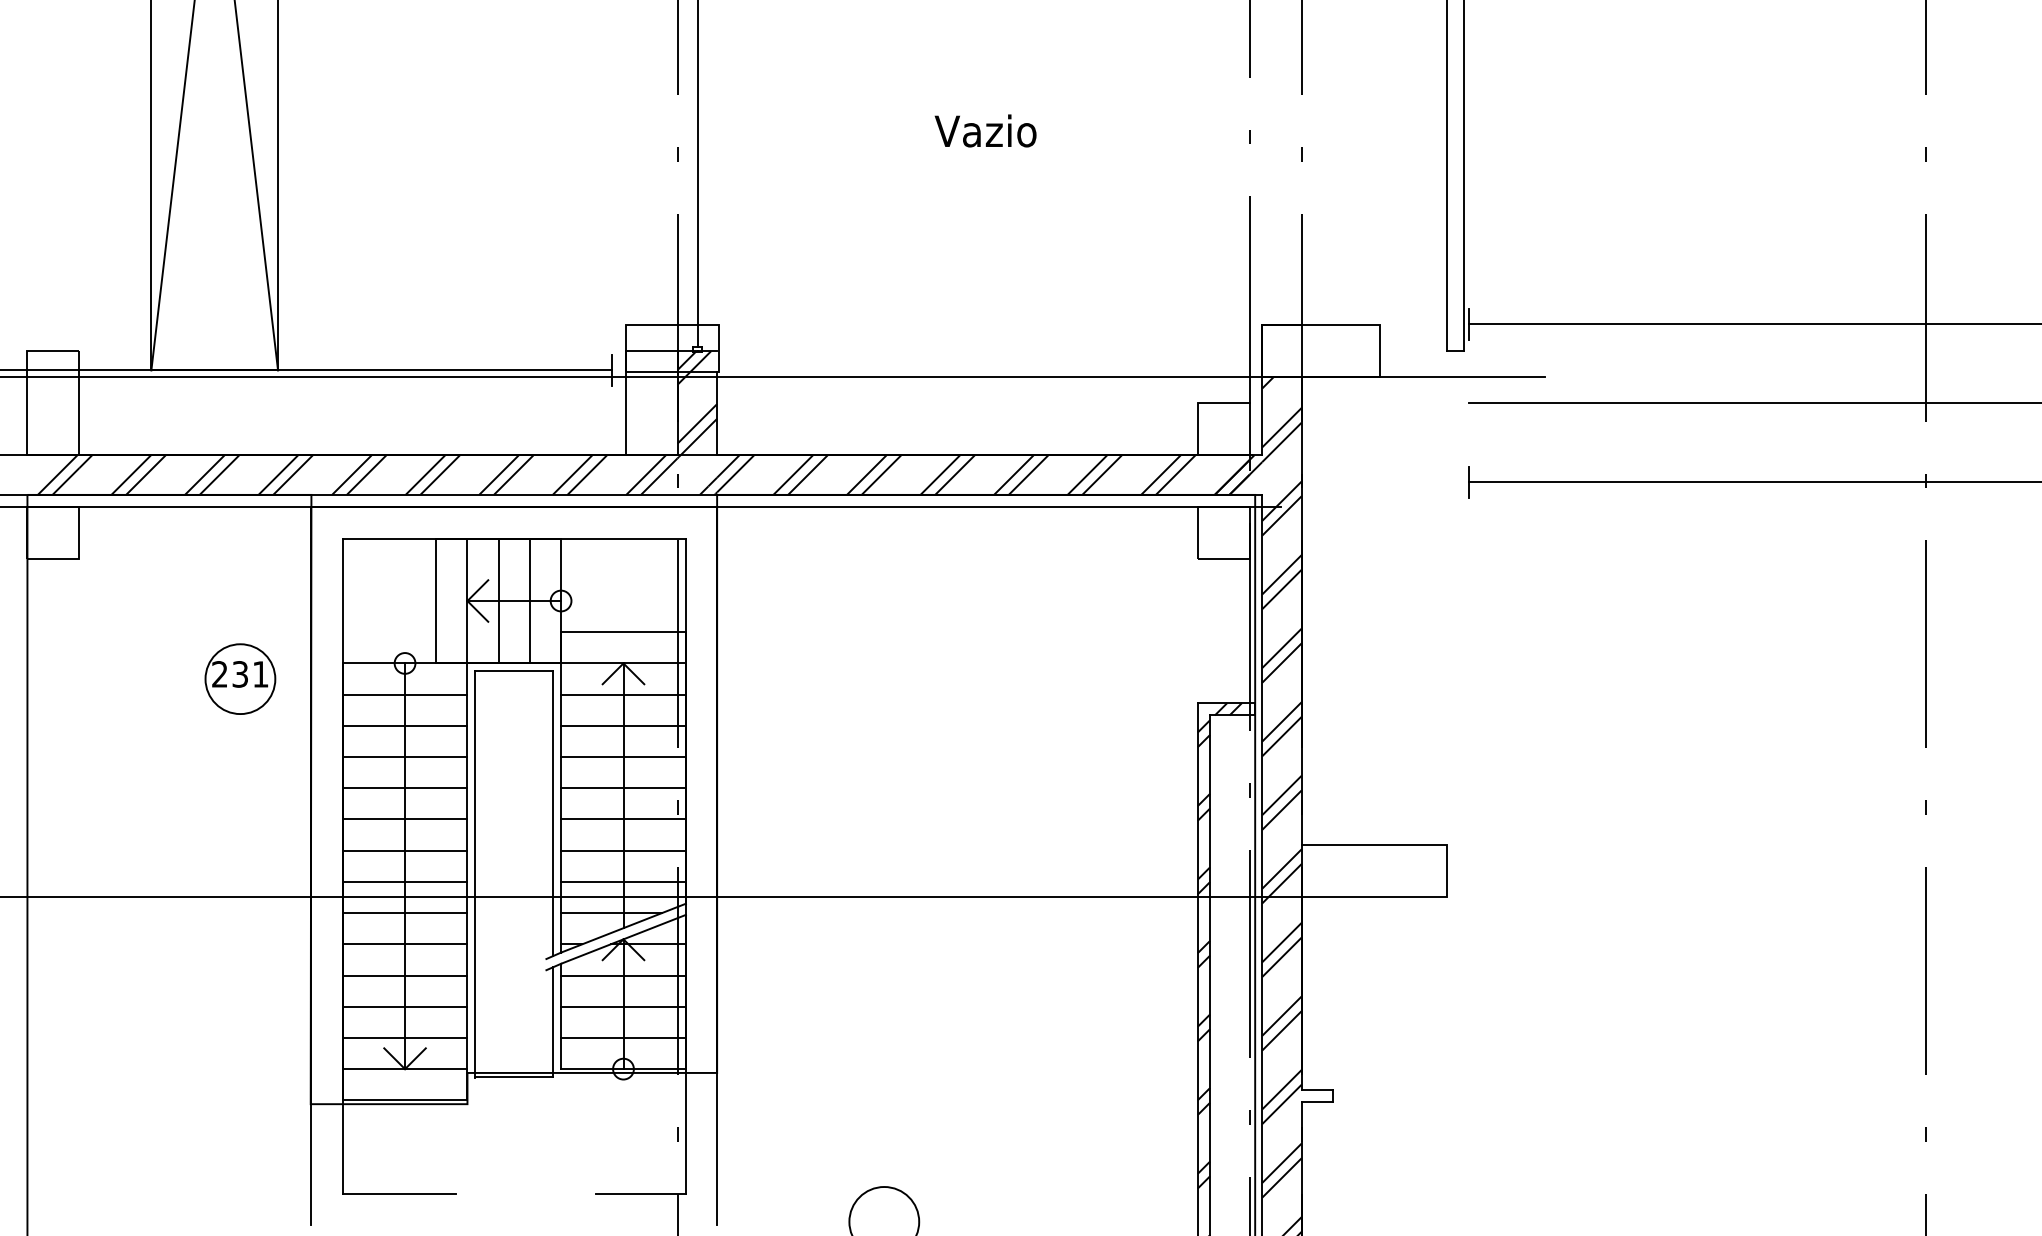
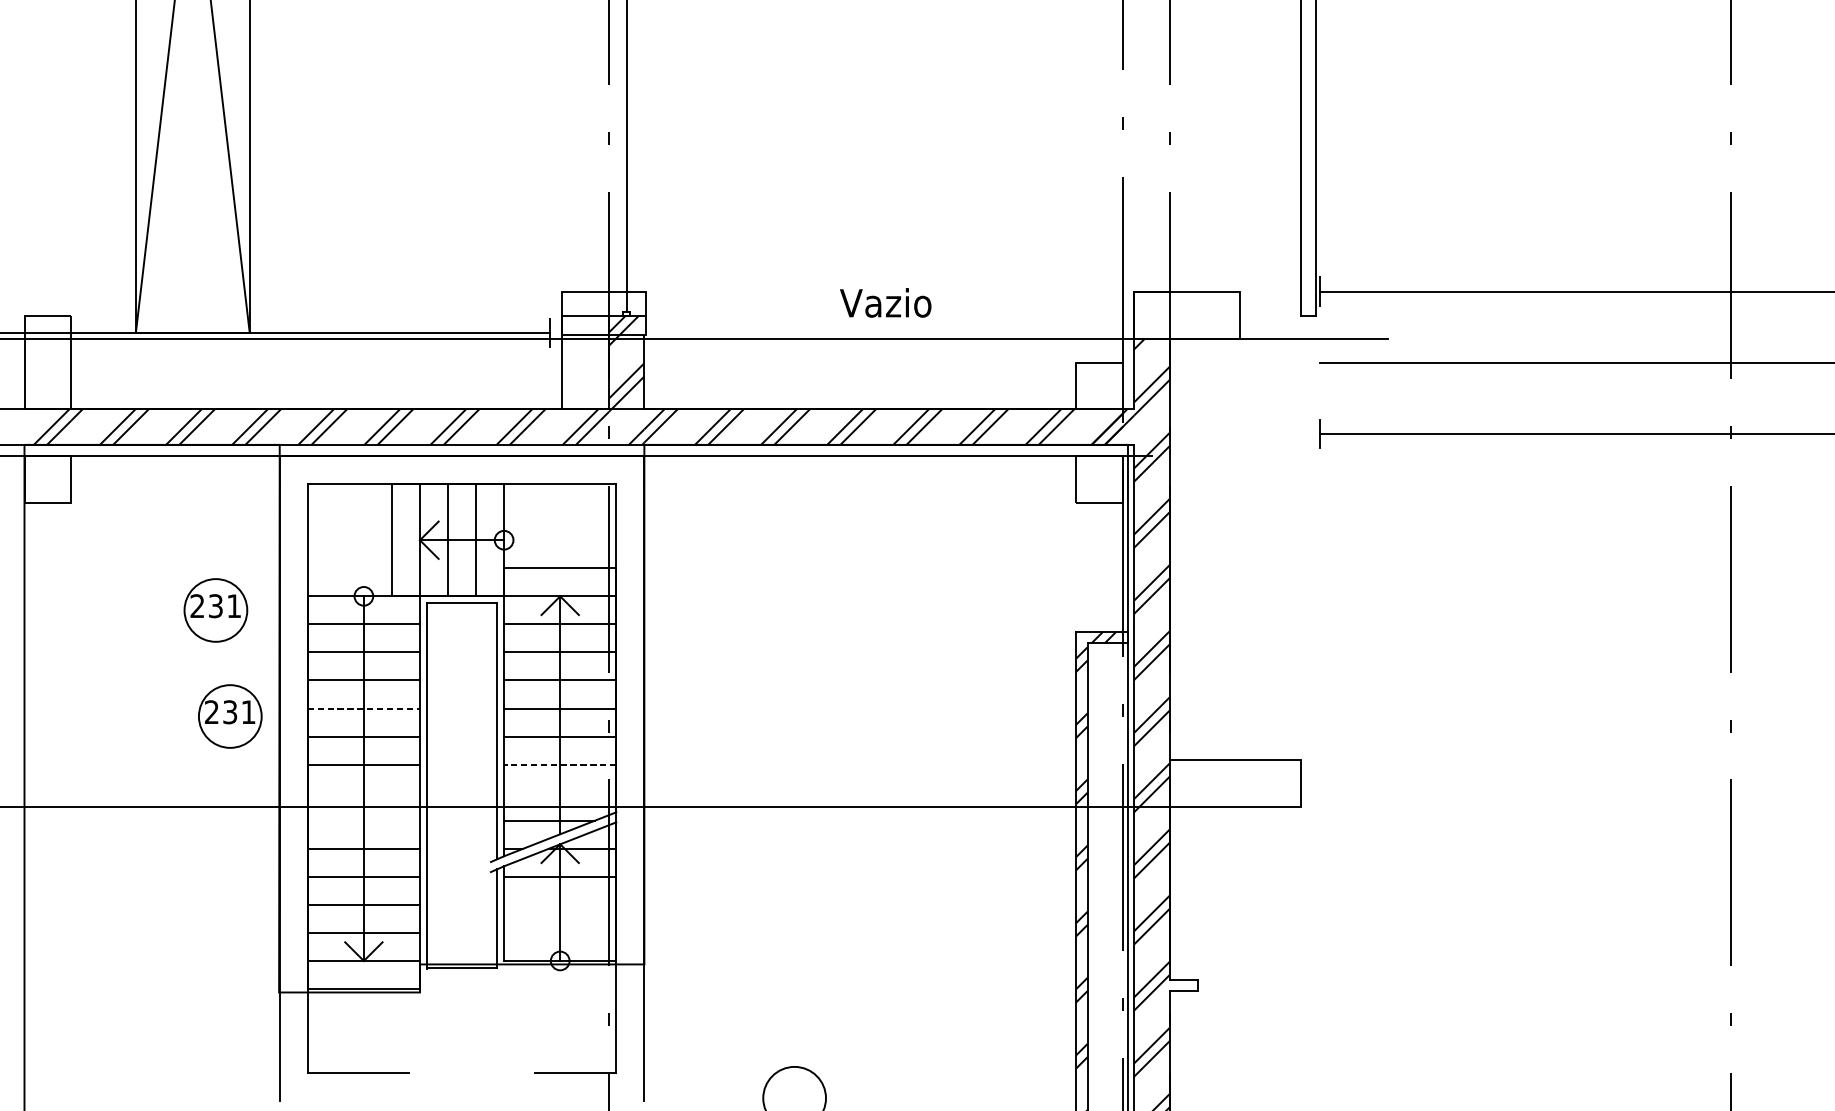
text: (985, 130) -> (885, 302), moved
line: (405, 788) -> (364, 708), solid -> dashed
part: (256, 796) -> (230, 715), added
line: (623, 850) -> (560, 764), solid -> dashed
line: (404, 881) -> (363, 792), removed
line: (623, 881) -> (560, 792), removed
line: (404, 913) -> (363, 821), removed
line: (623, 1006) -> (560, 904), removed
line: (623, 1037) -> (560, 932), removed

